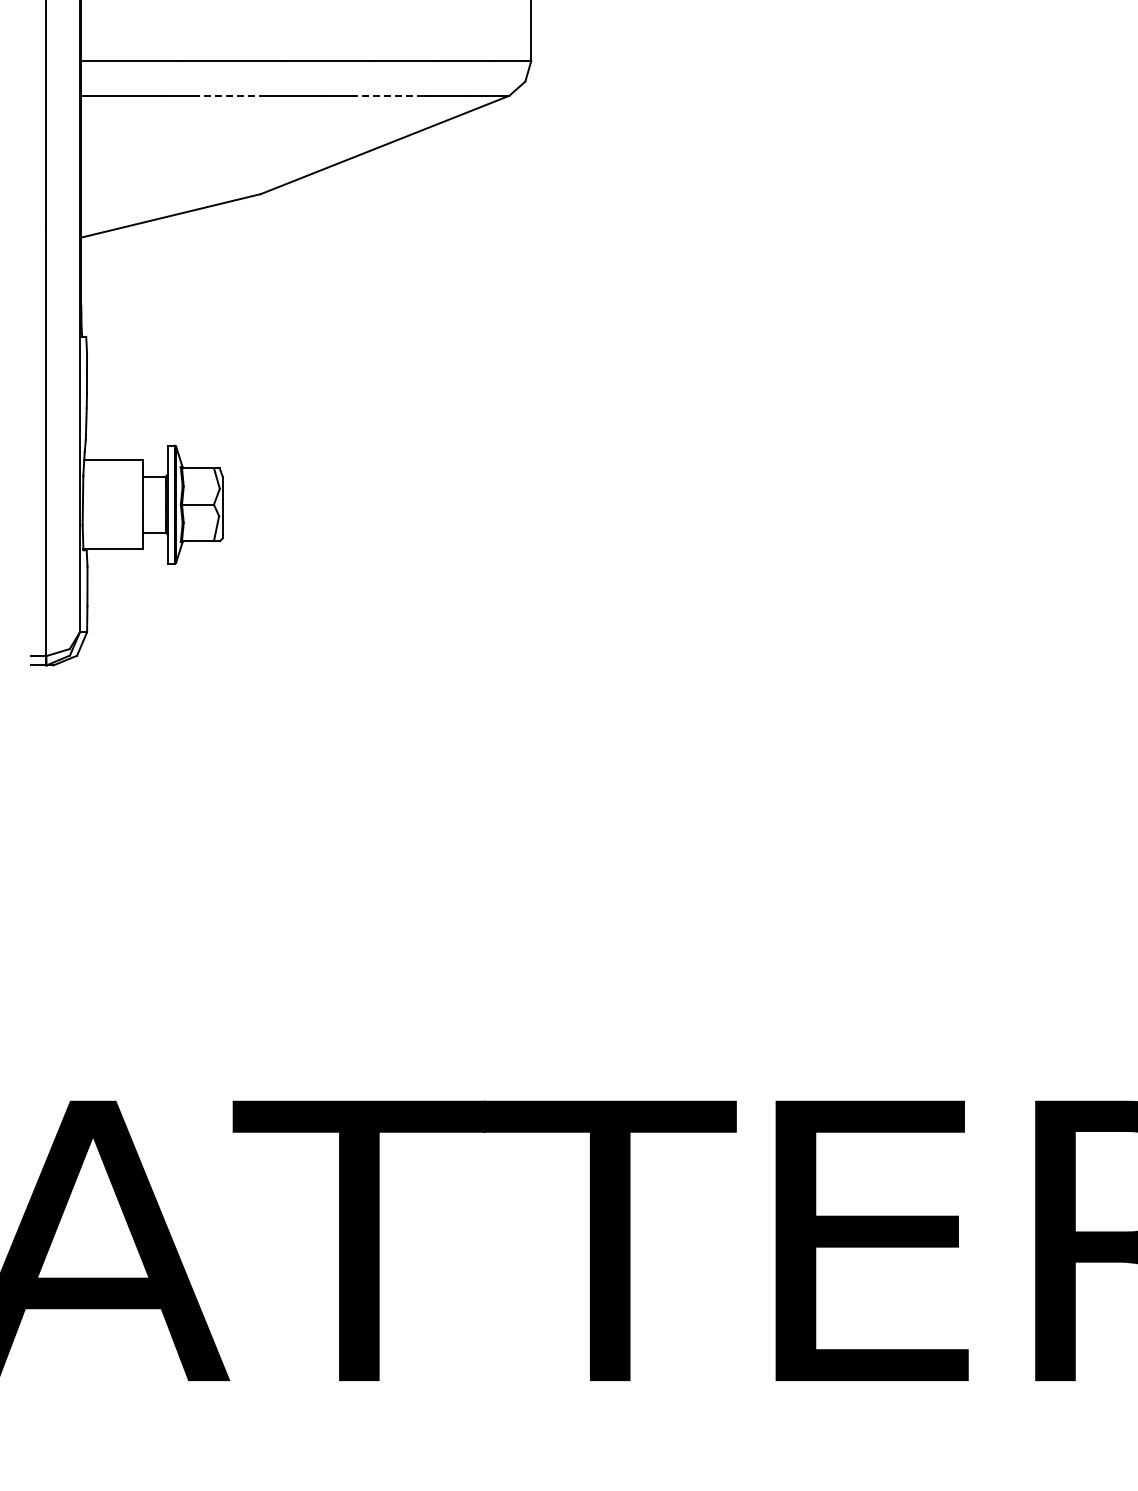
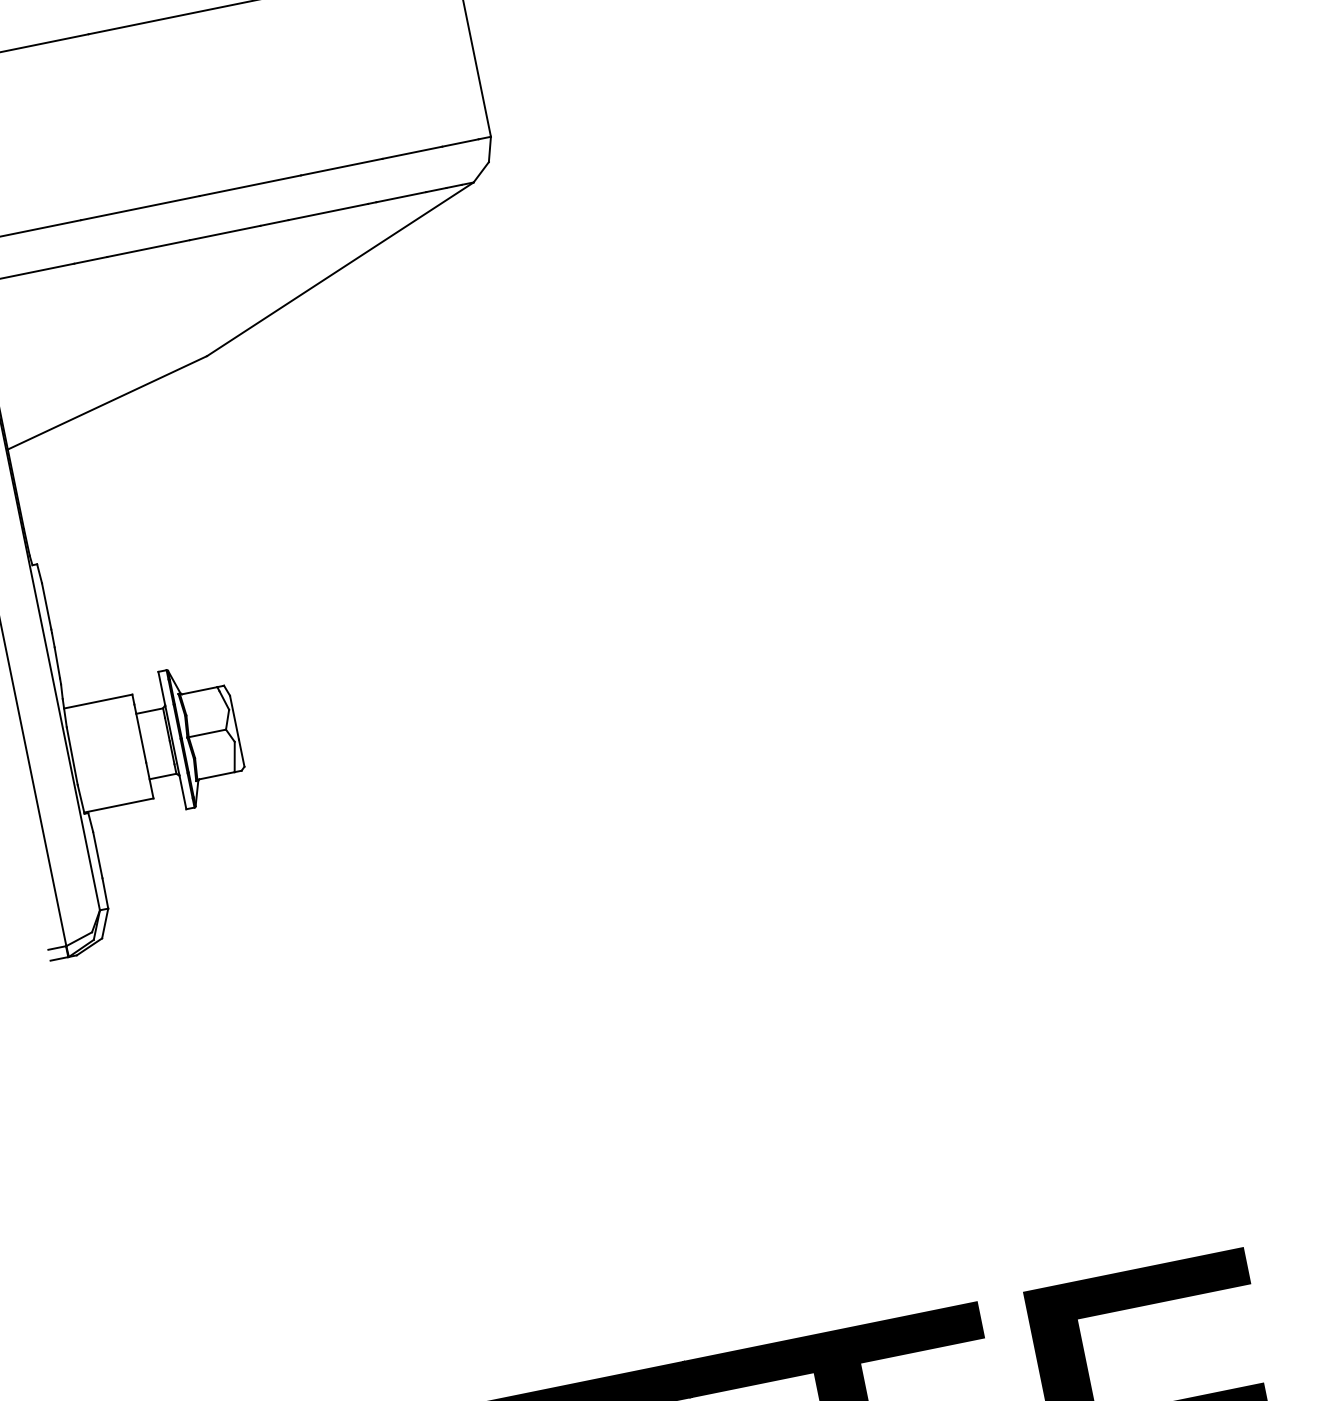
line: (230, 95) -> (148, 248), dashed -> solid
line: (385, 95) -> (329, 211), dashed -> solid

